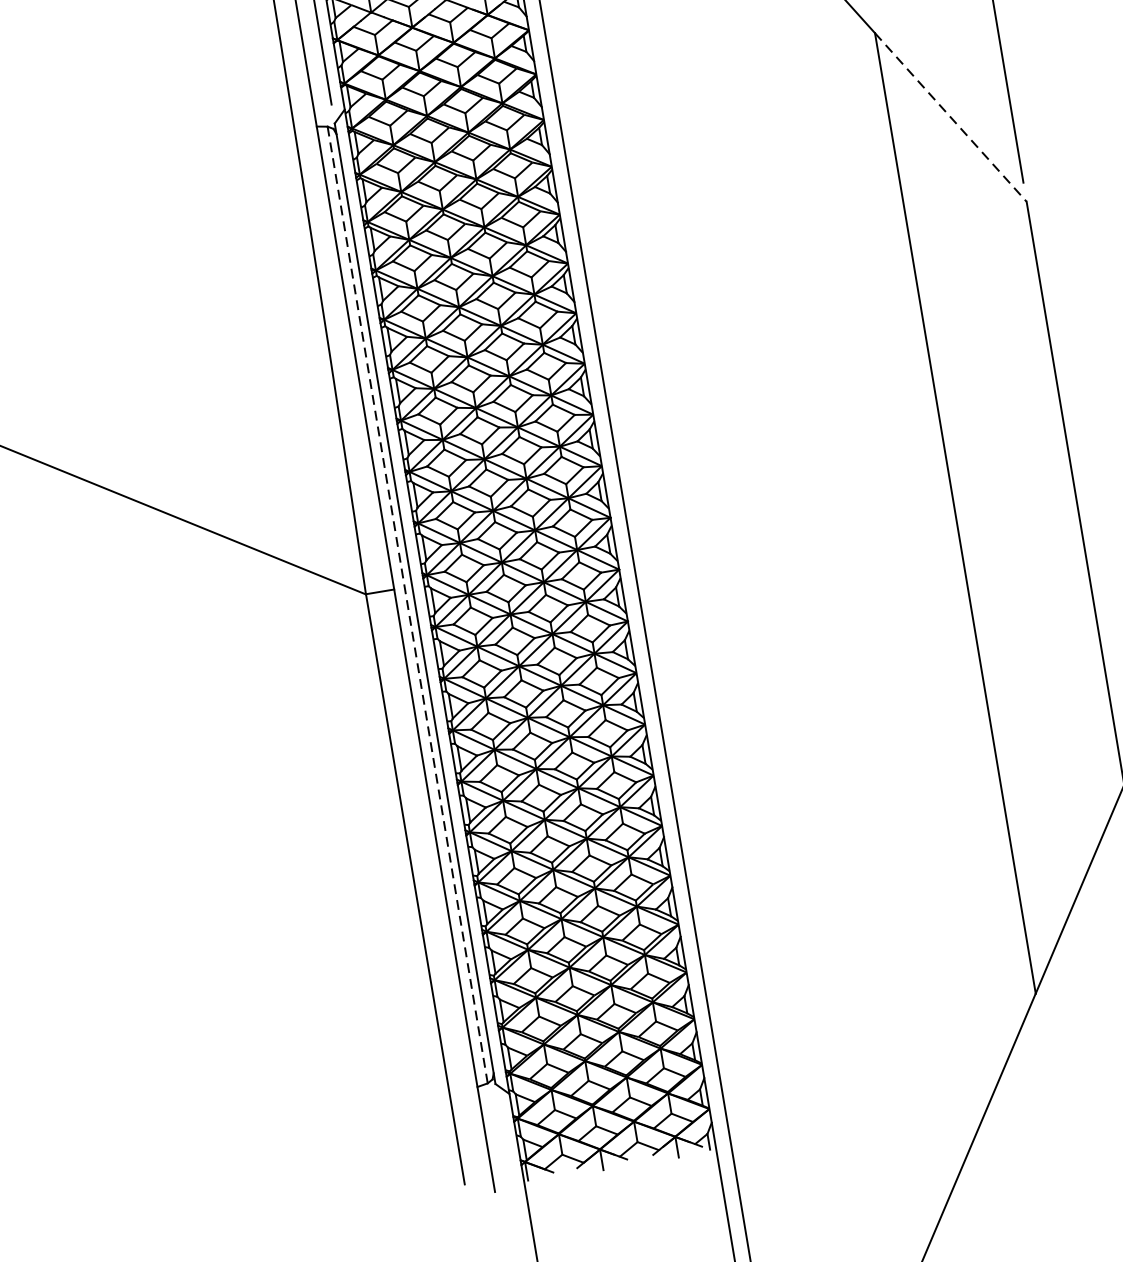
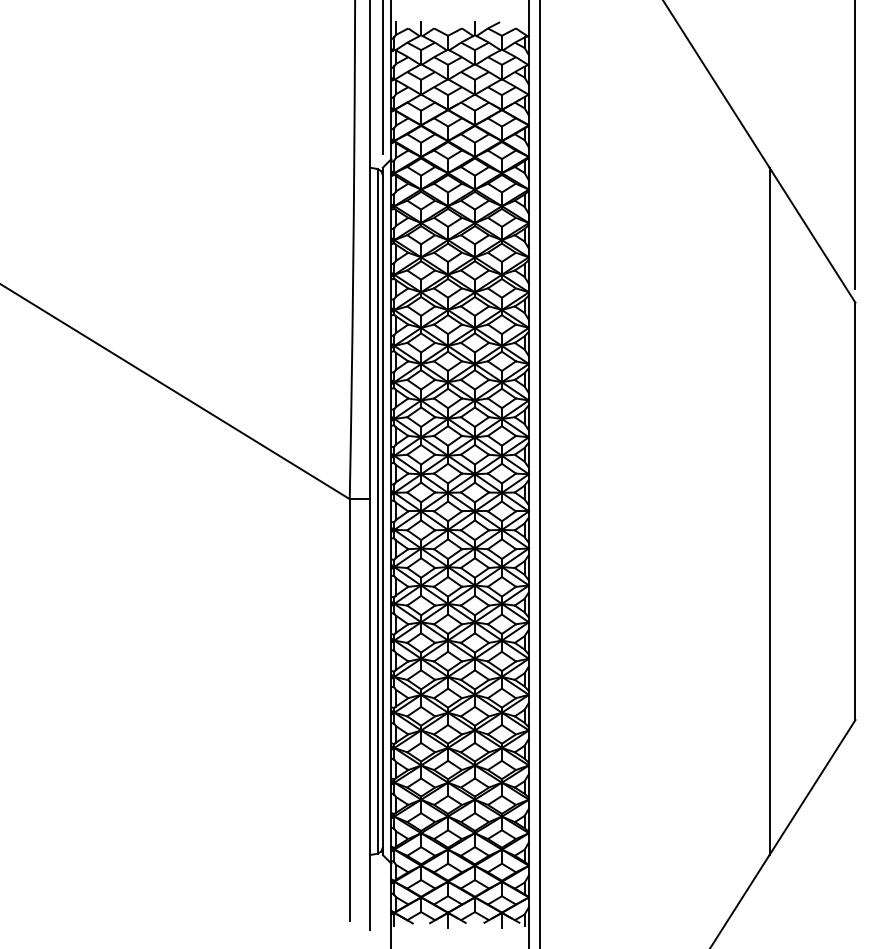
line: (950, 117) -> (812, 235), dashed -> solid
line: (407, 605) -> (377, 511), dashed -> solid

